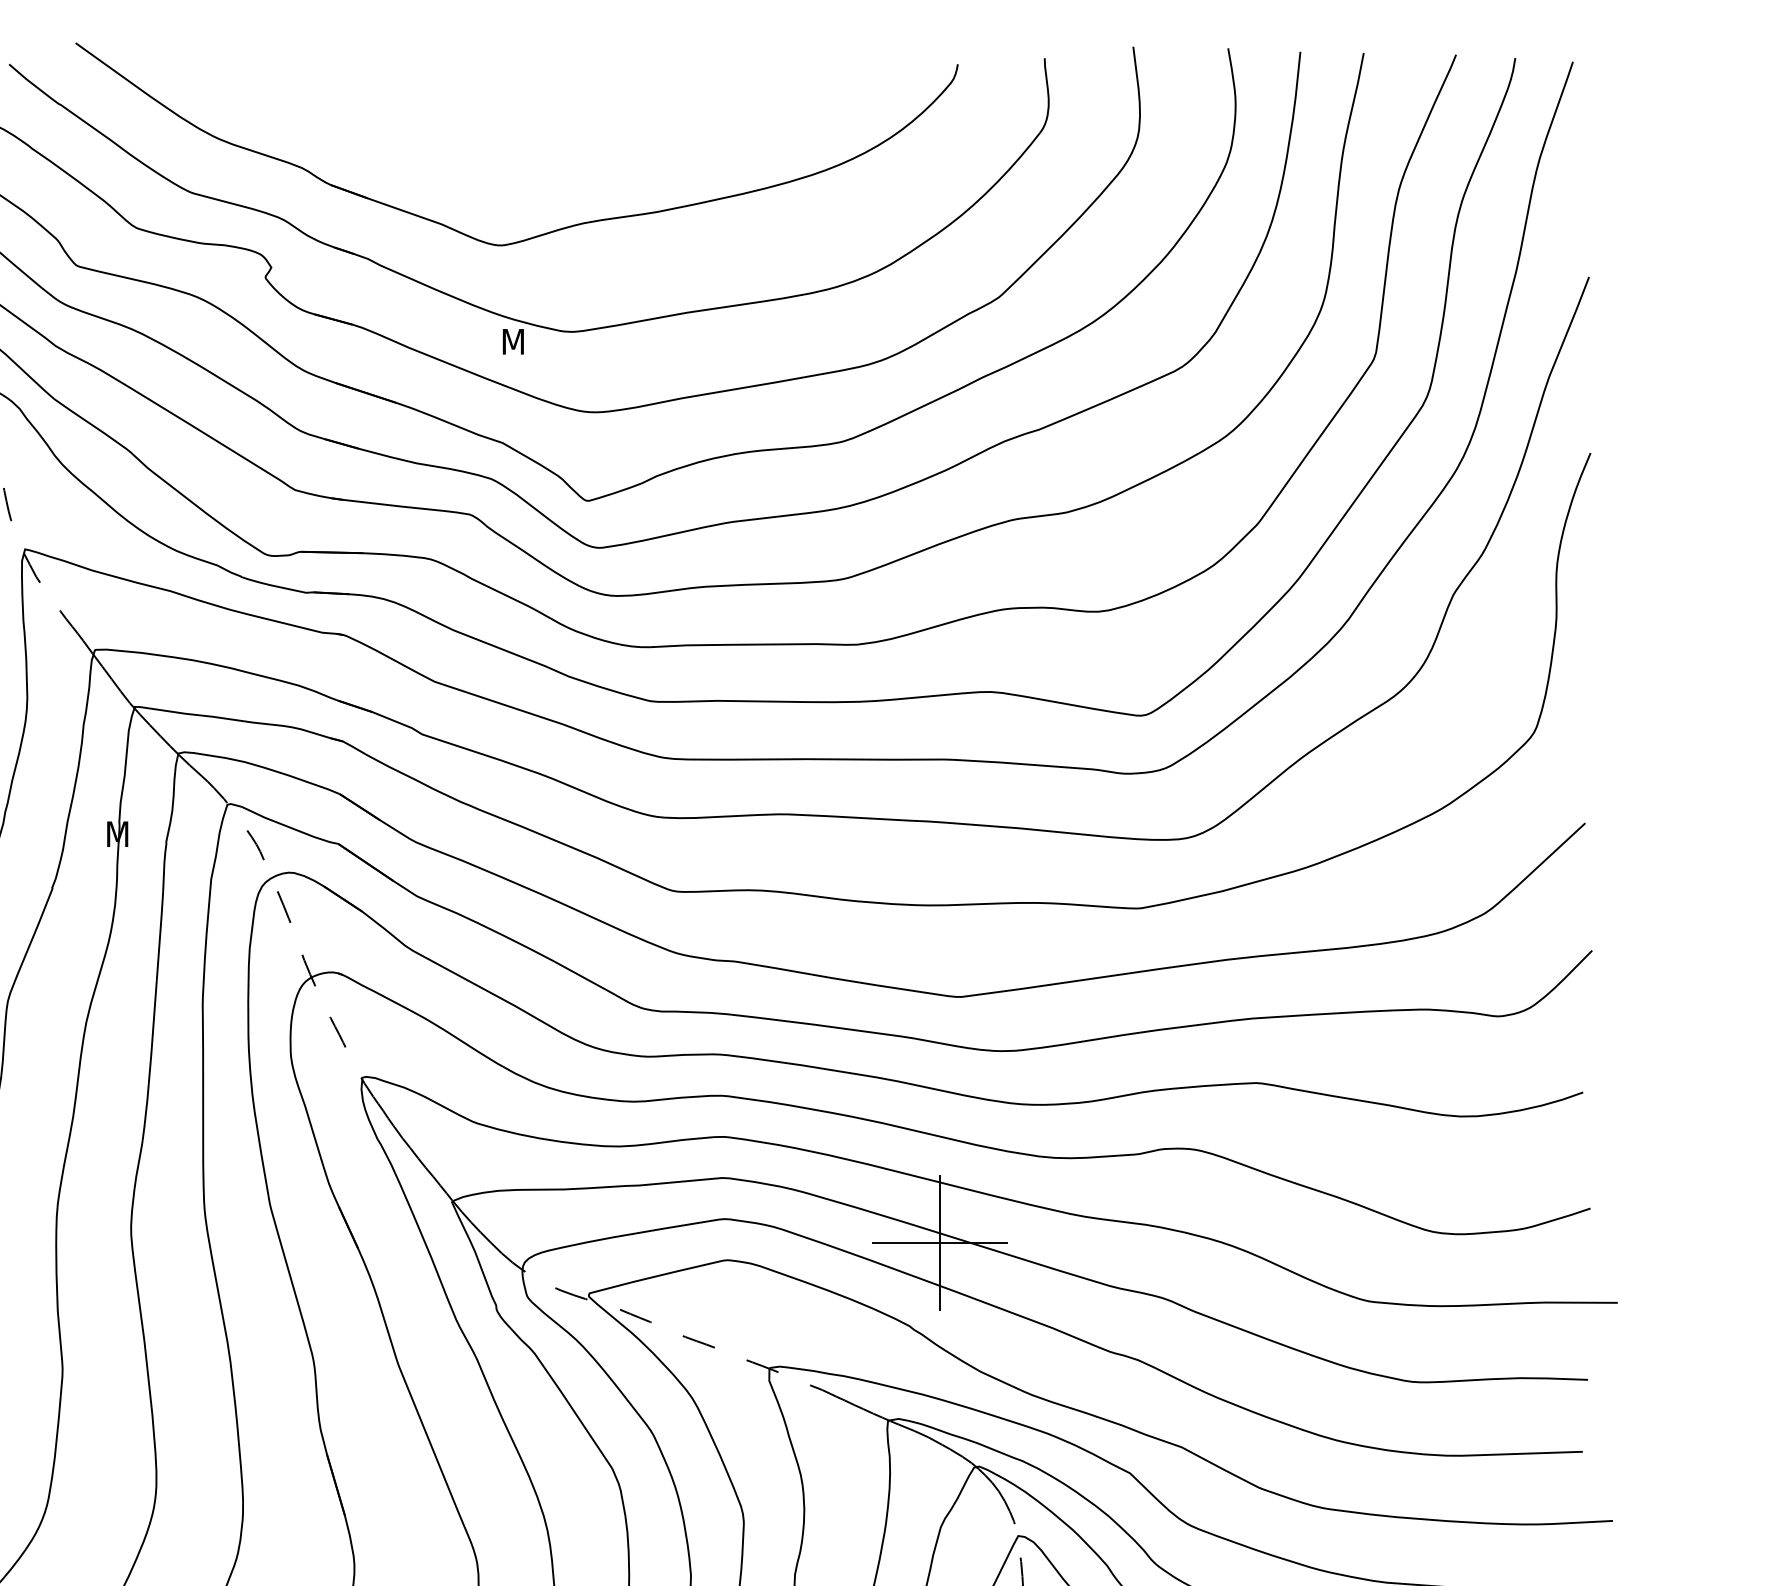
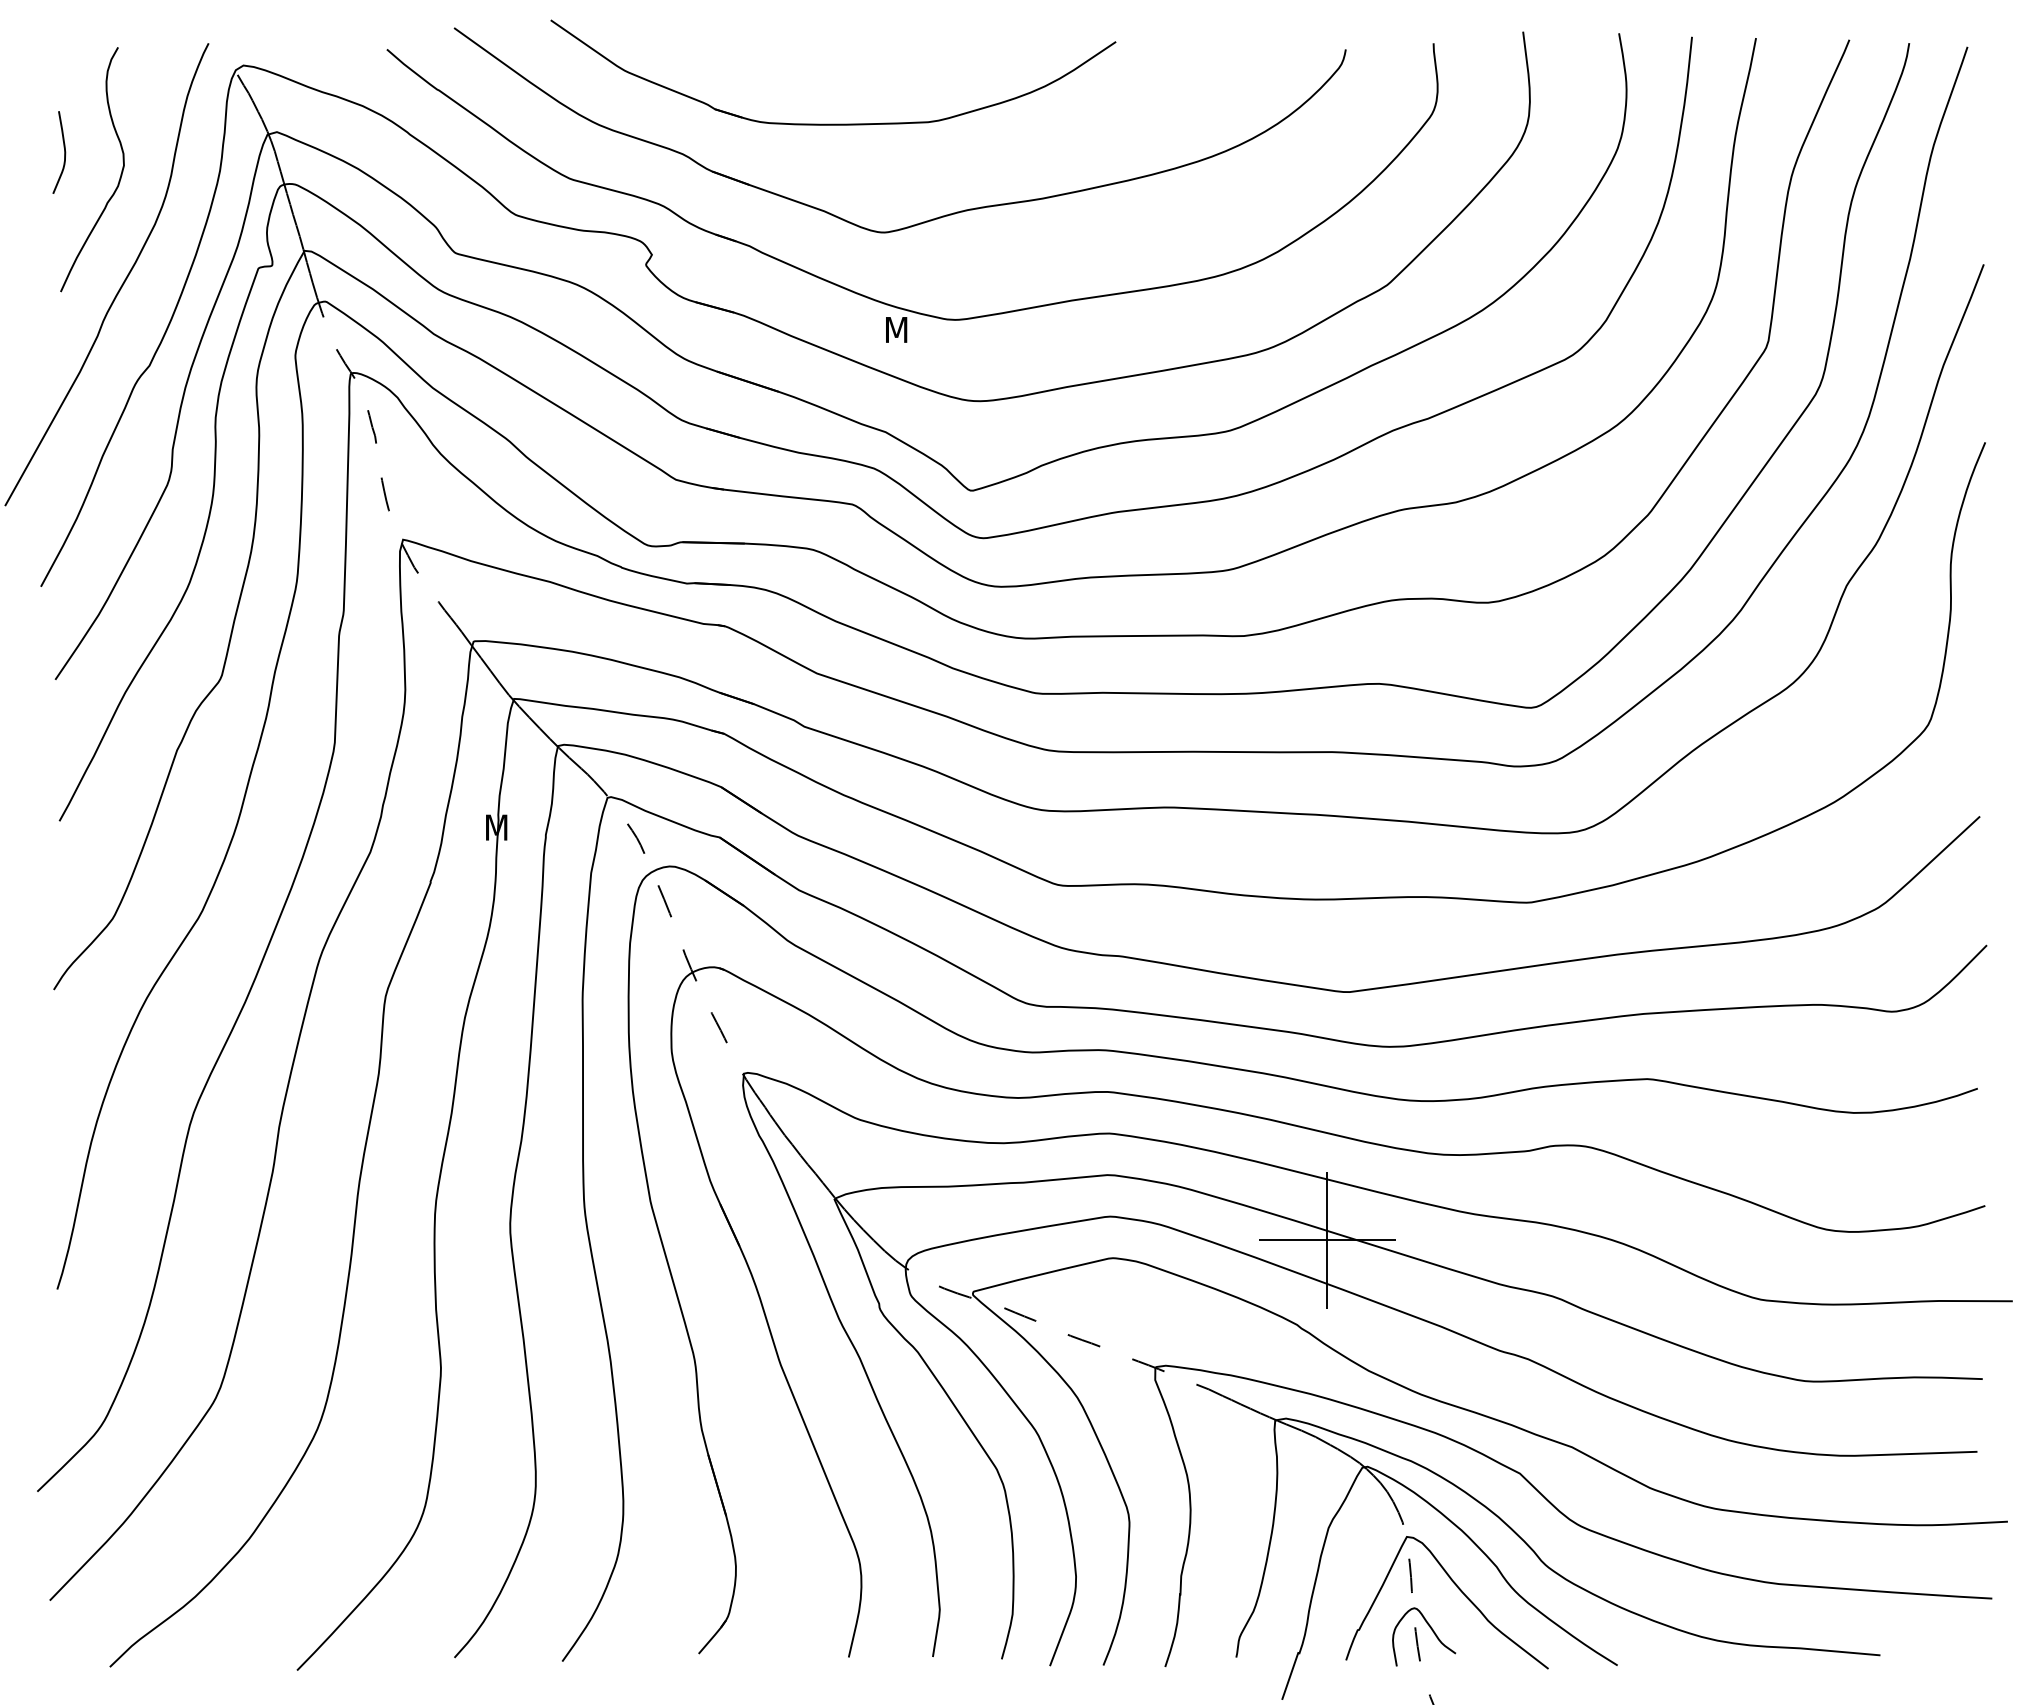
part: (450, 137) -> (833, 123), added

